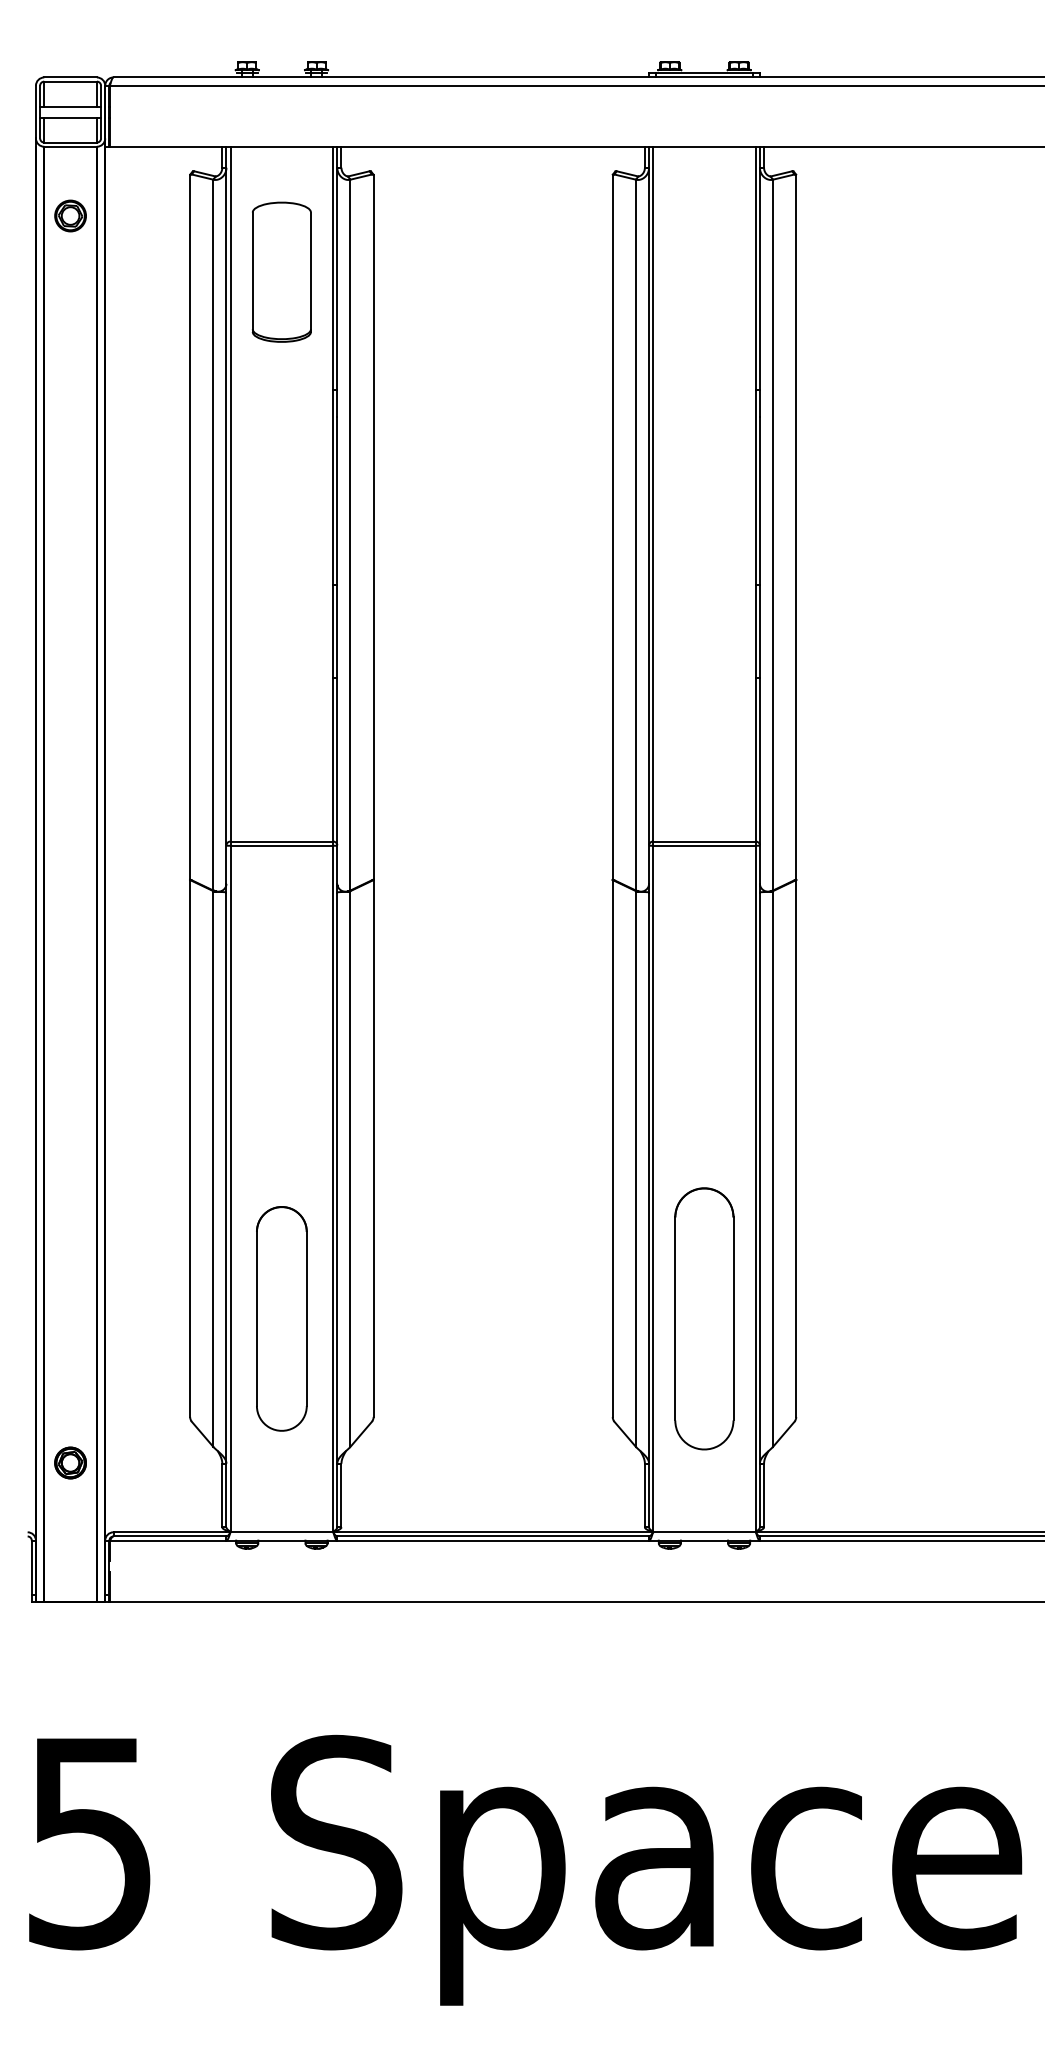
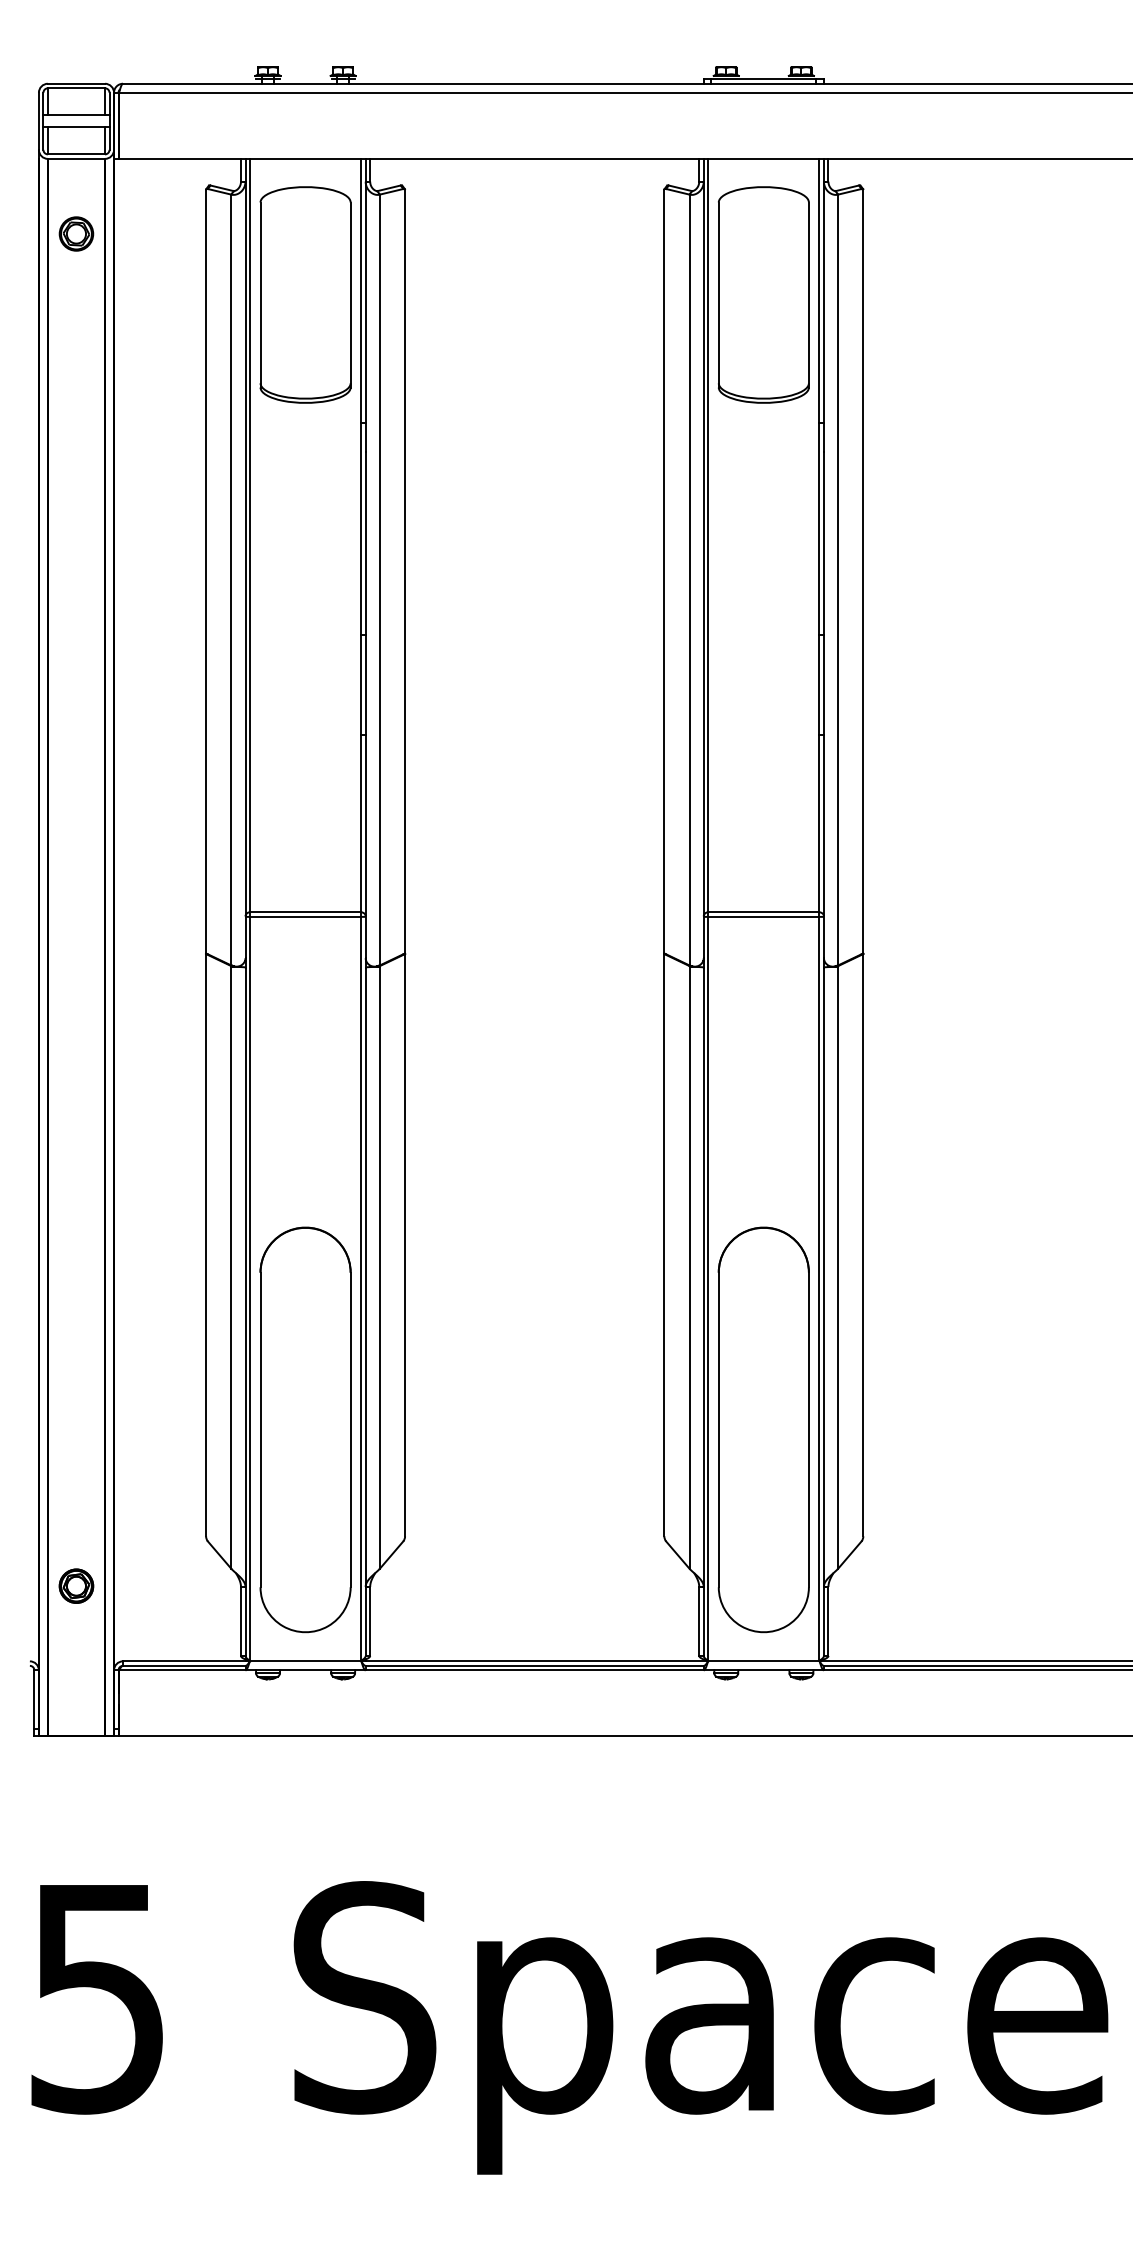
part: (281, 271) -> (305, 294), size x1.43
part: (704, 271) -> (763, 294), added
part: (281, 1318) -> (305, 1429), size x1.67
part: (704, 1318) -> (763, 1429), size x1.43

